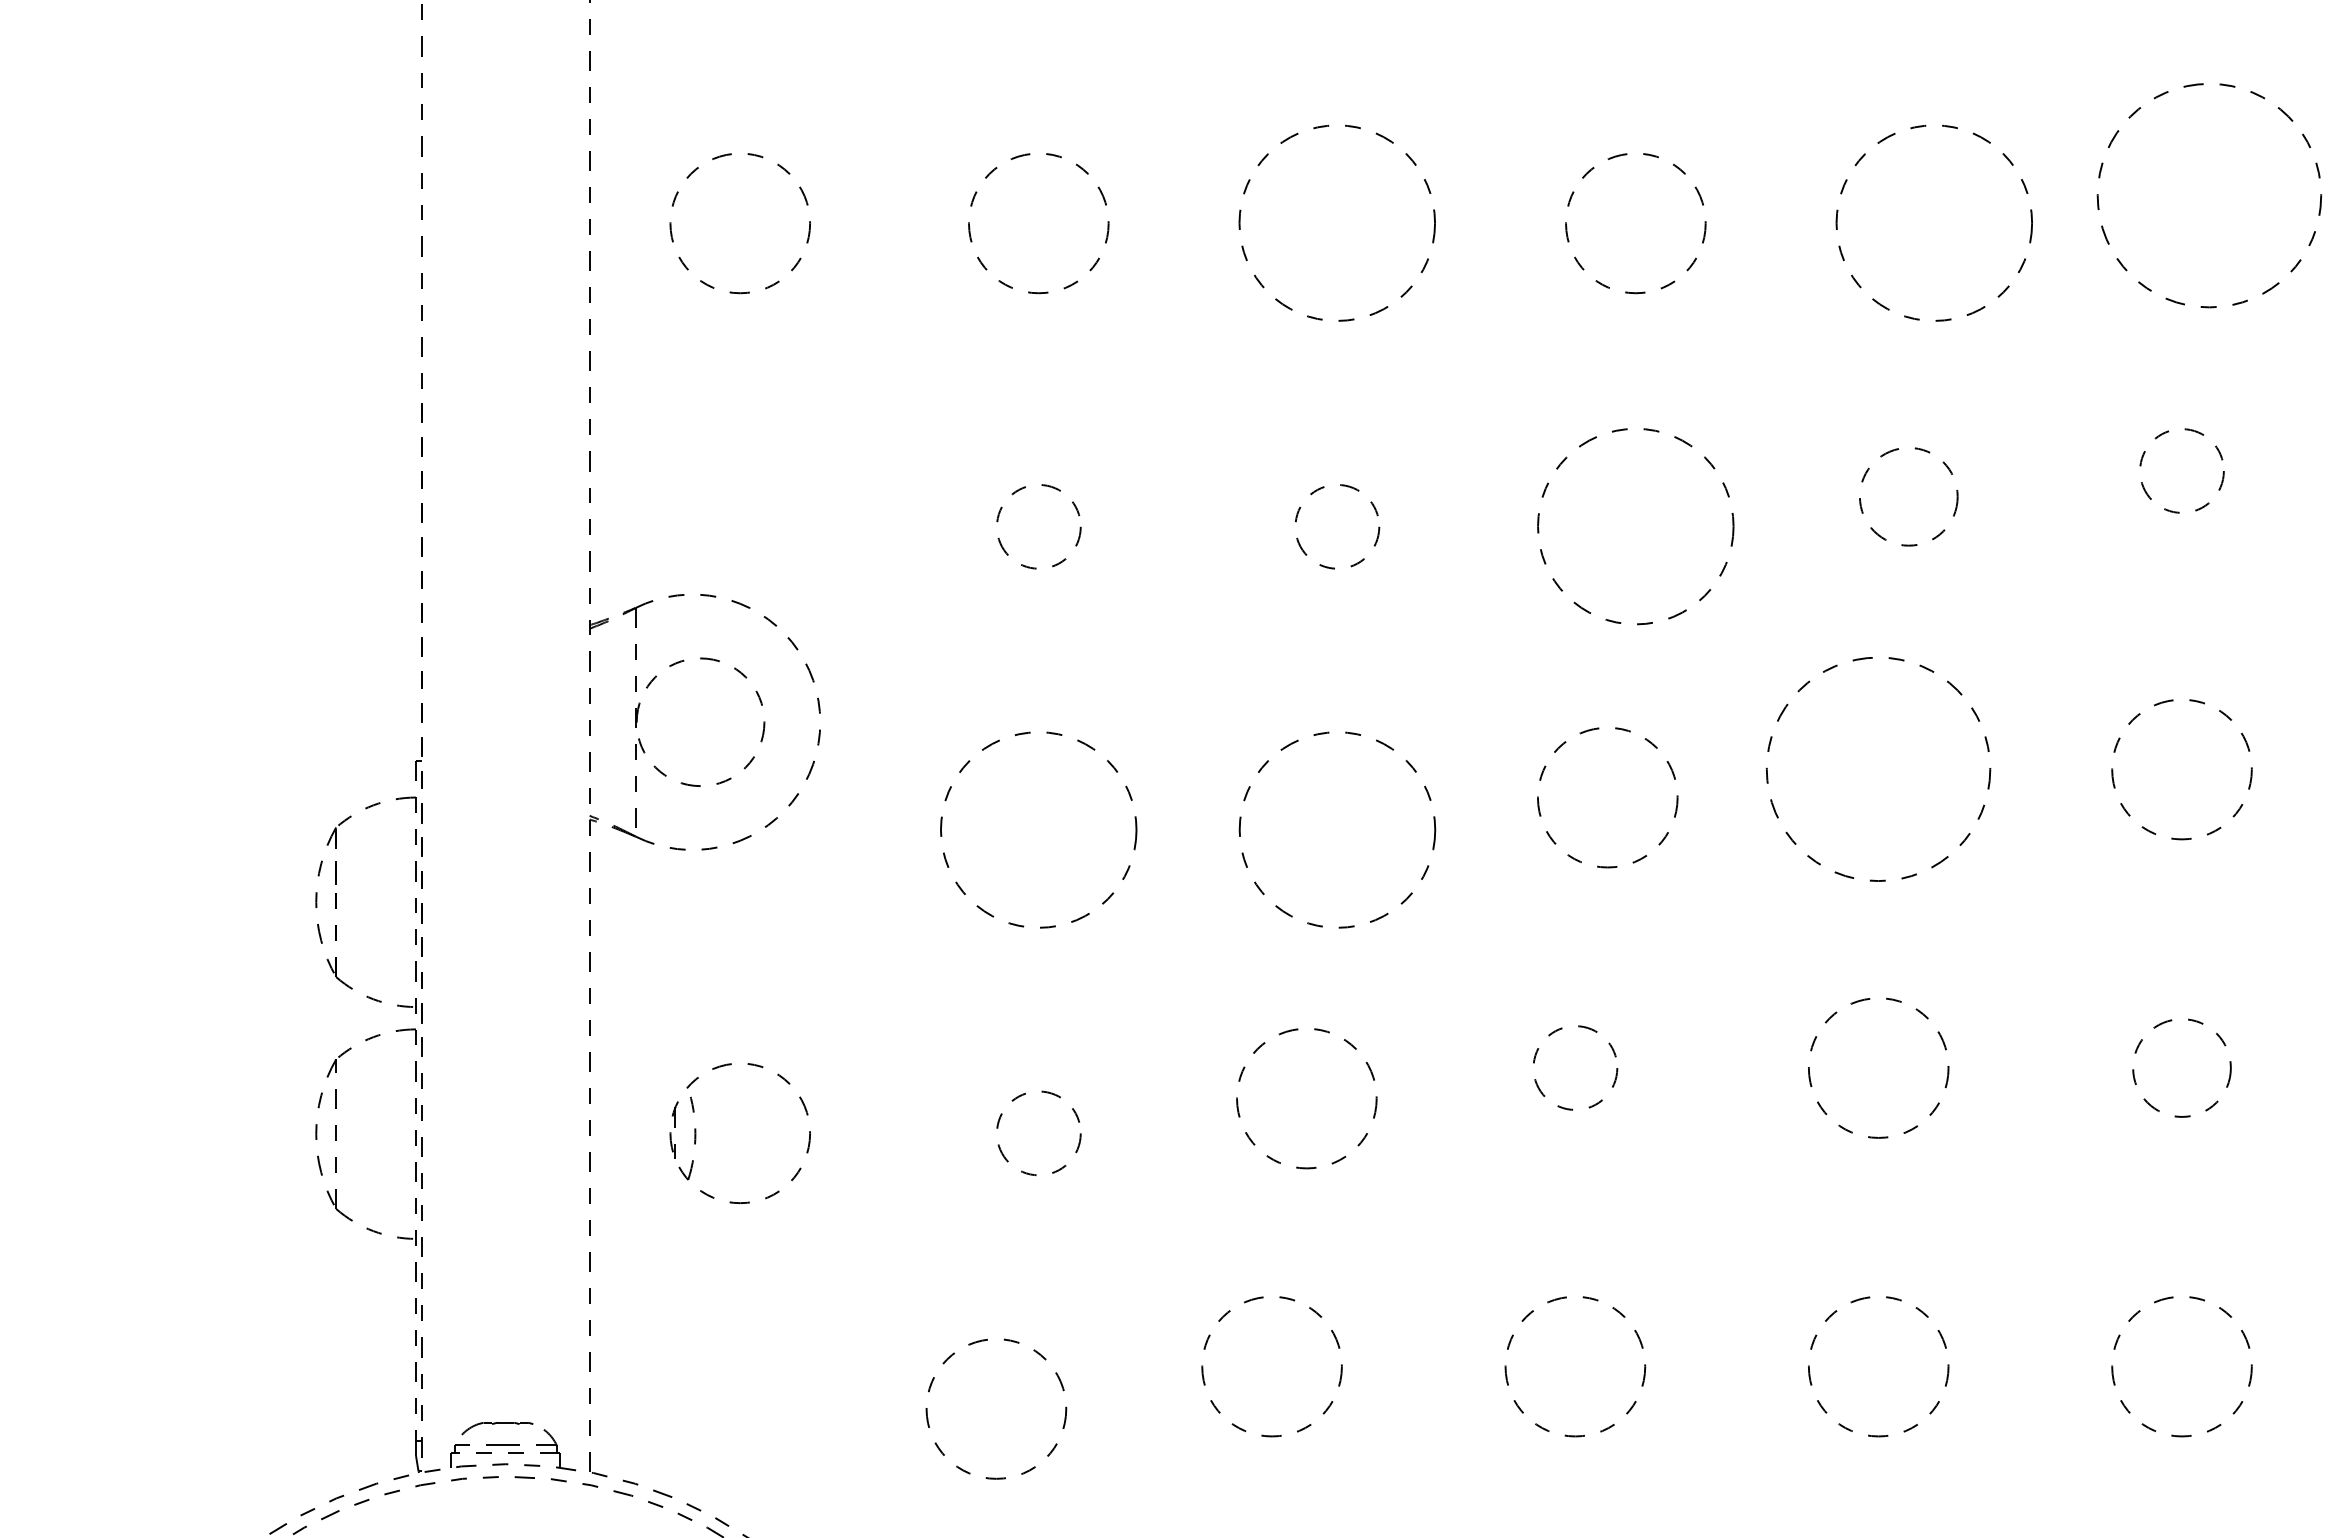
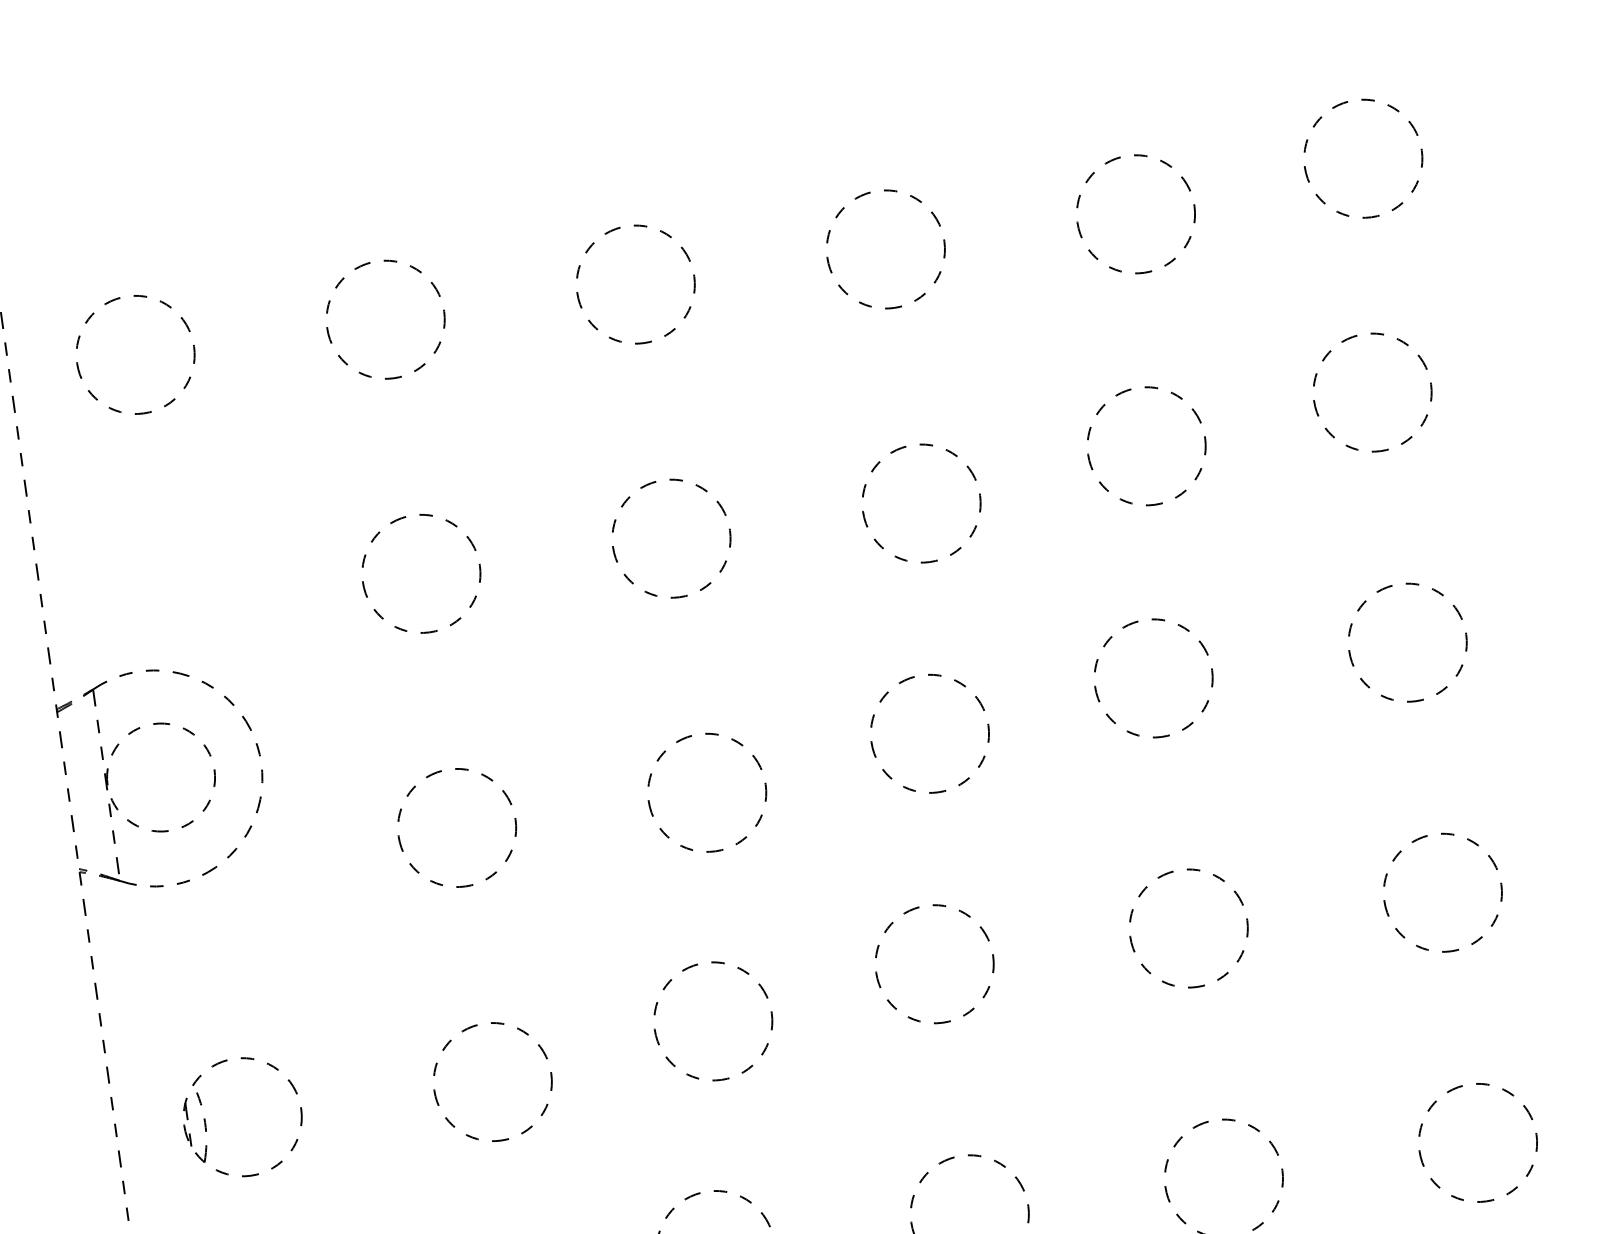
circle: (2209, 195) -> (1363, 158), size x0.62
circle: (1337, 223) -> (635, 284), size x0.71
circle: (1934, 223) -> (1136, 214), size x0.71
circle: (2181, 470) -> (1372, 392), size x1.67
circle: (1908, 496) -> (1146, 446), size x1.43
circle: (1038, 526) -> (421, 573), size x1.67
circle: (1337, 526) -> (671, 538), size x1.67
circle: (1635, 526) -> (921, 503), size x0.71
circle: (1878, 769) -> (1153, 678), size x0.62
circle: (1038, 829) -> (456, 827), size x0.71
circle: (1336, 829) -> (706, 792), size x0.71
circle: (1575, 1067) -> (934, 963), size x1.67
circle: (2181, 1067) -> (1442, 892), size x1.43
circle: (1038, 1133) -> (492, 1082), size x1.67

